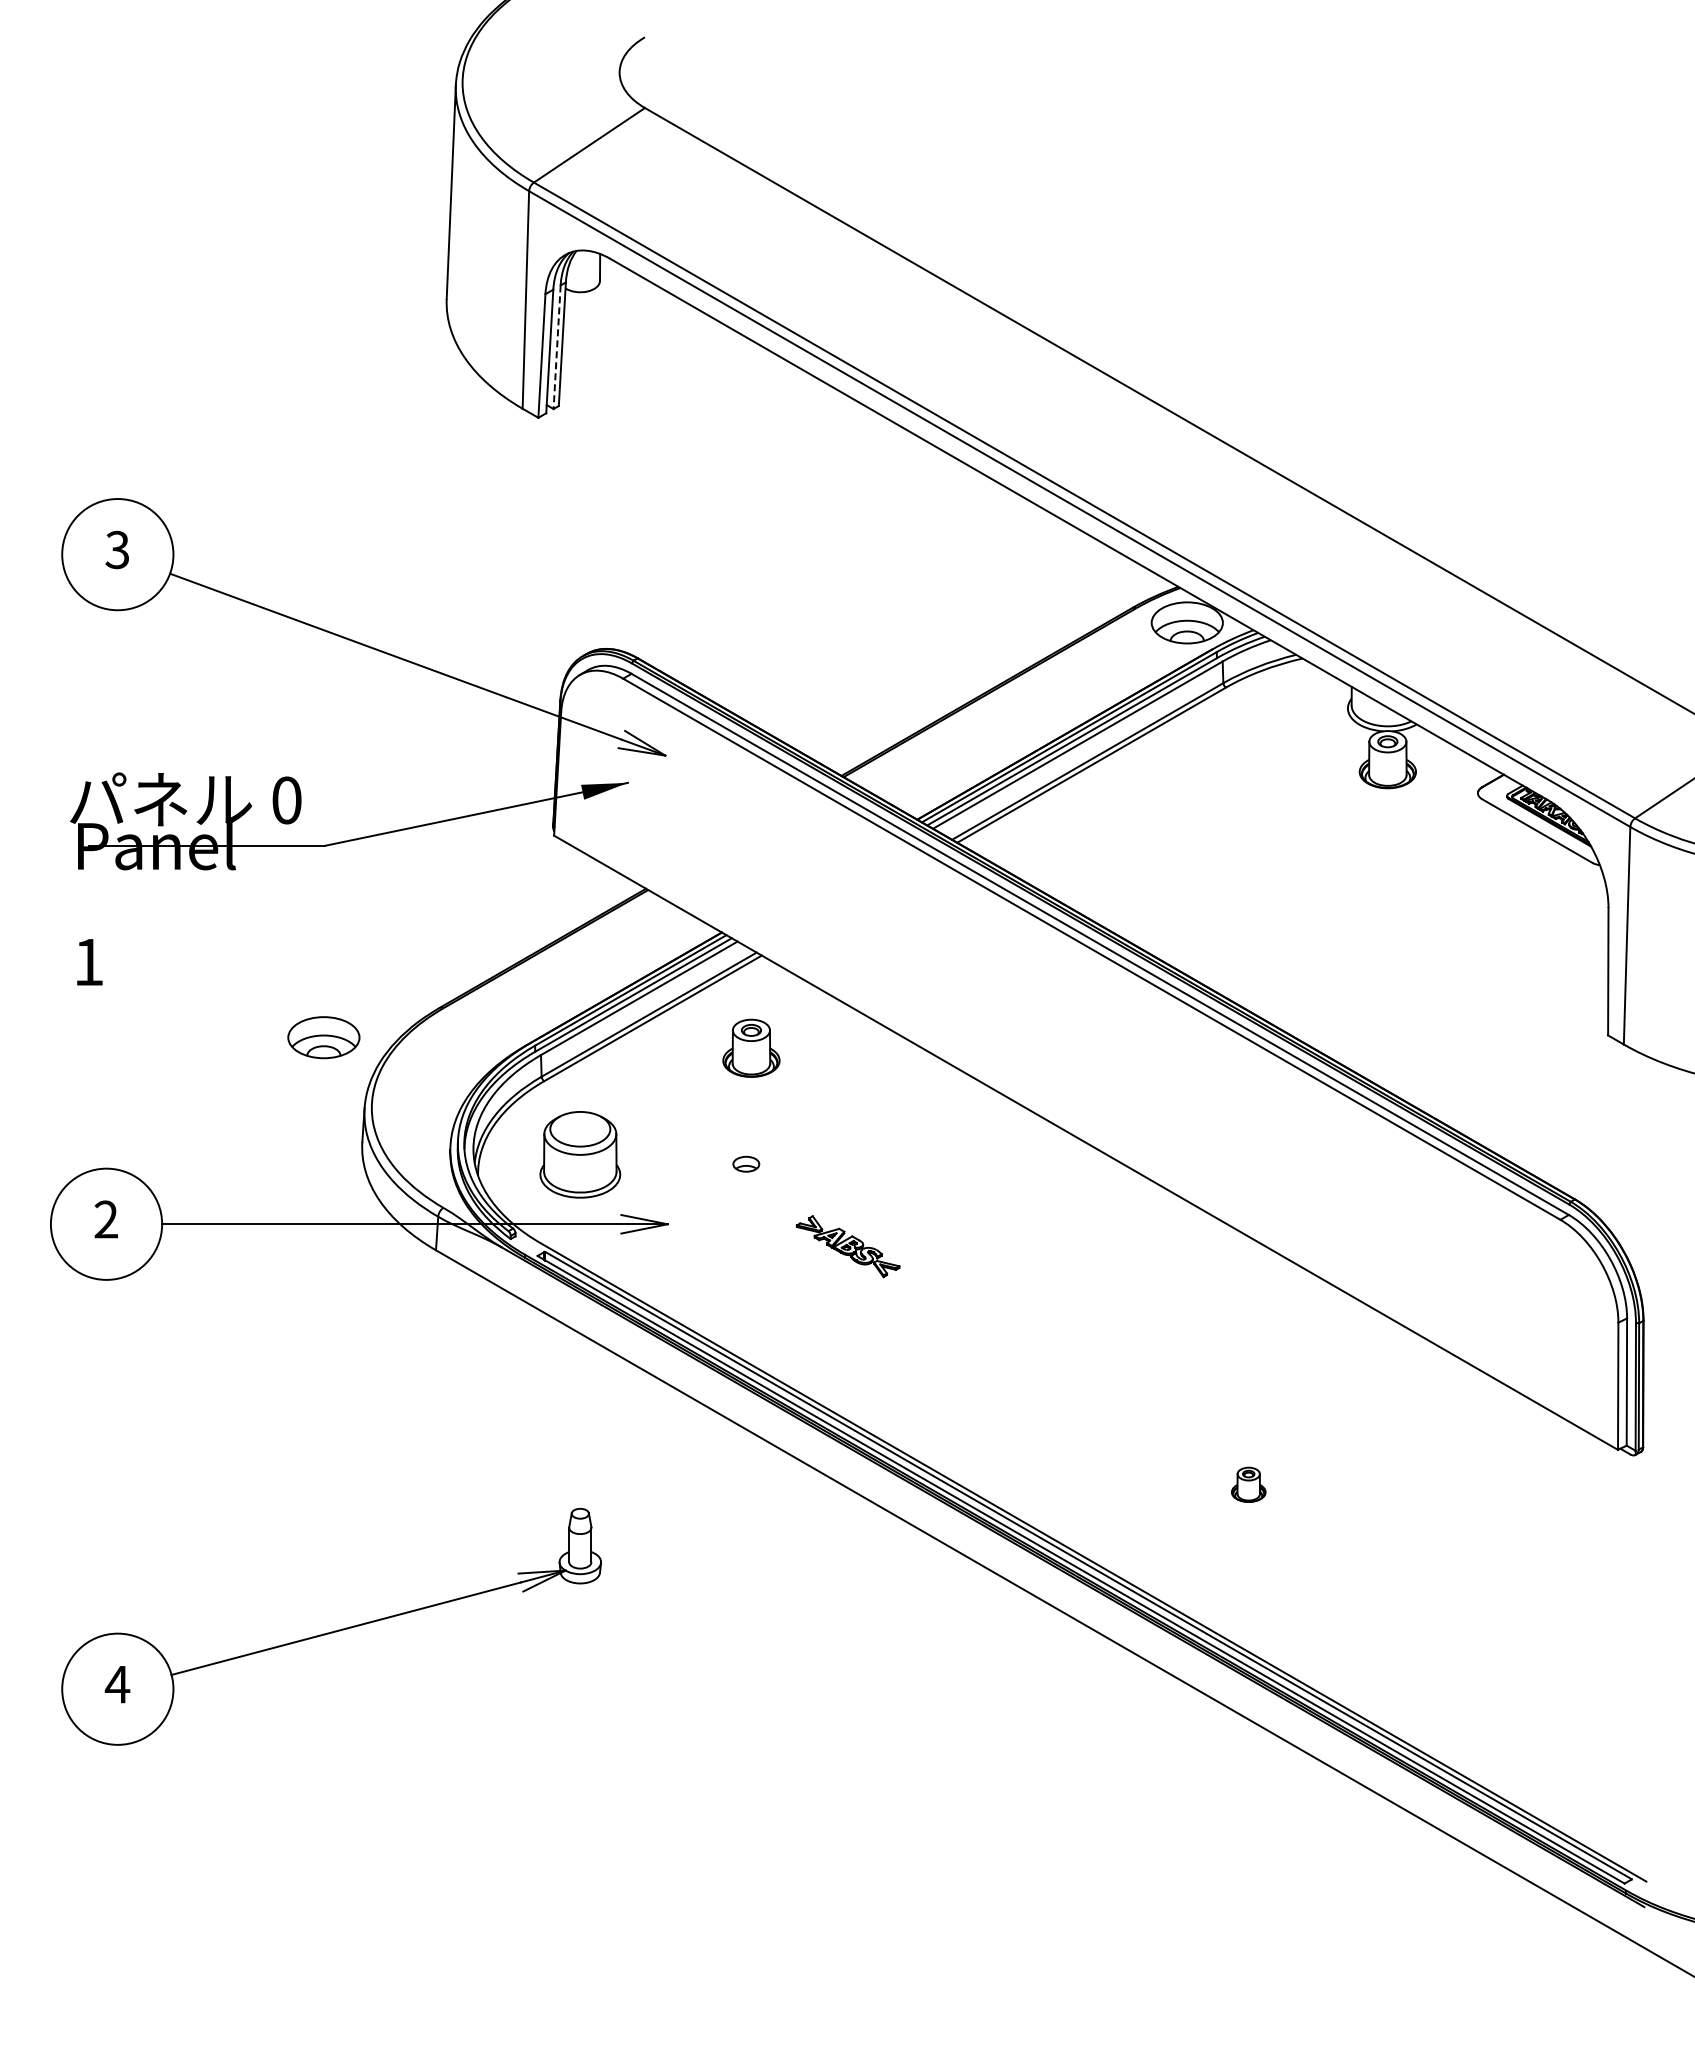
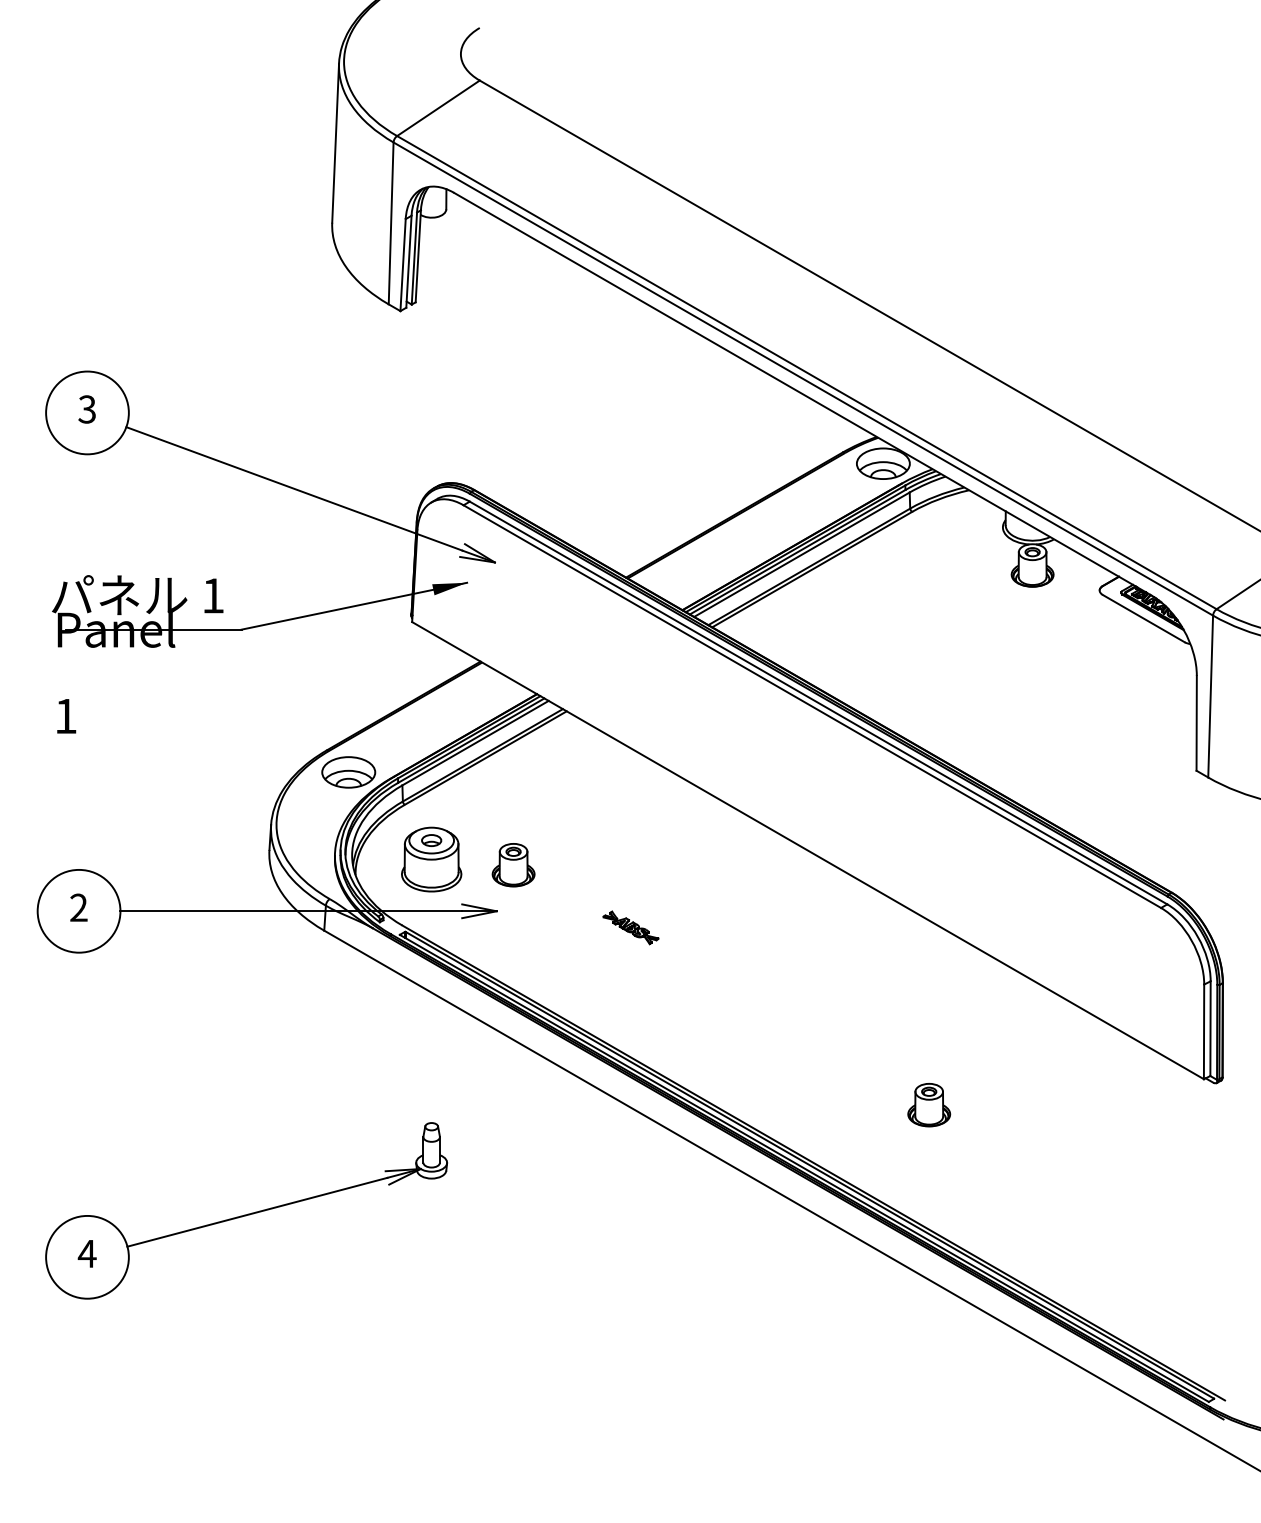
line: (557, 347) -> (414, 258), dashed -> solid
text: (286, 800) -> (213, 595), 0 -> 1
part: (323, 1037) -> (348, 772), moved
part: (751, 1047) -> (513, 864), moved
part: (746, 1163) -> (431, 840), moved
part: (847, 1246) -> (630, 927), size x0.71
part: (1248, 1484) -> (928, 1104), size x1.67

